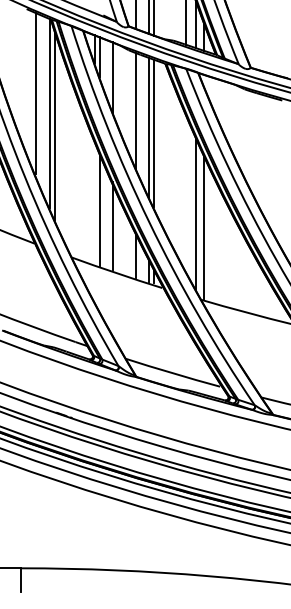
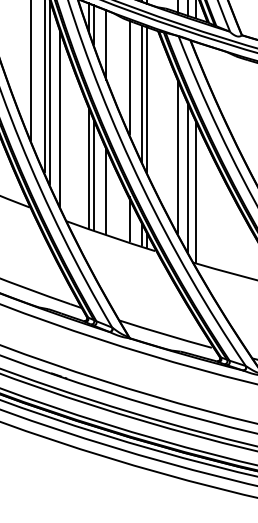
line: (65, 151) -> (60, 117), added
line: (185, 191) -> (177, 156), added
line: (94, 202) -> (88, 167), added

